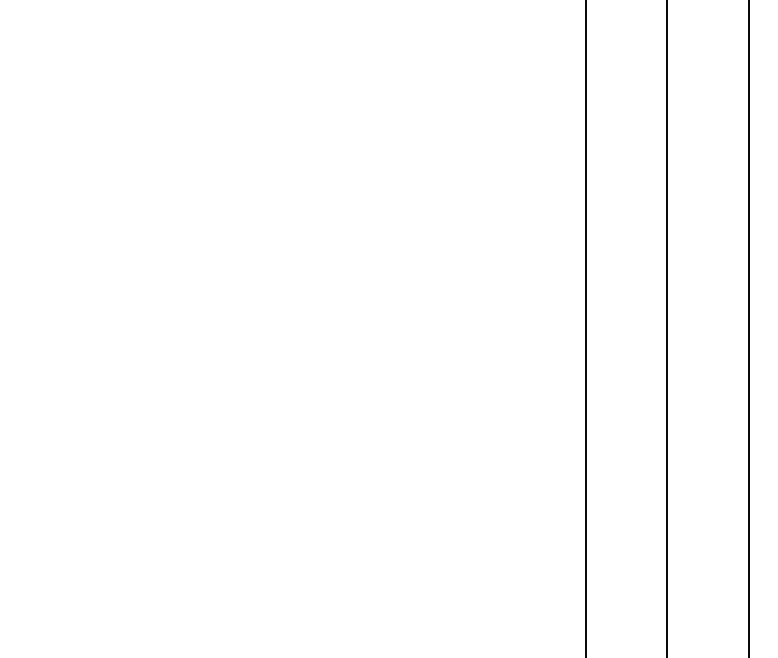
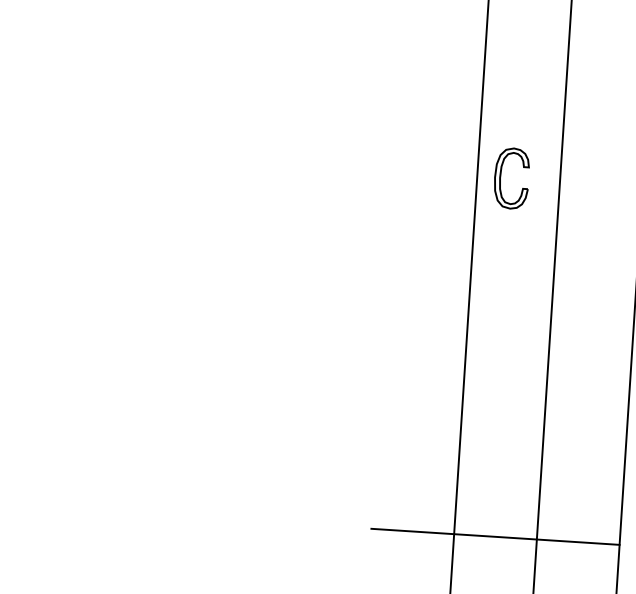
part: (609, 245) -> (501, 176), added
line: (626, 599) -> (495, 536), added

